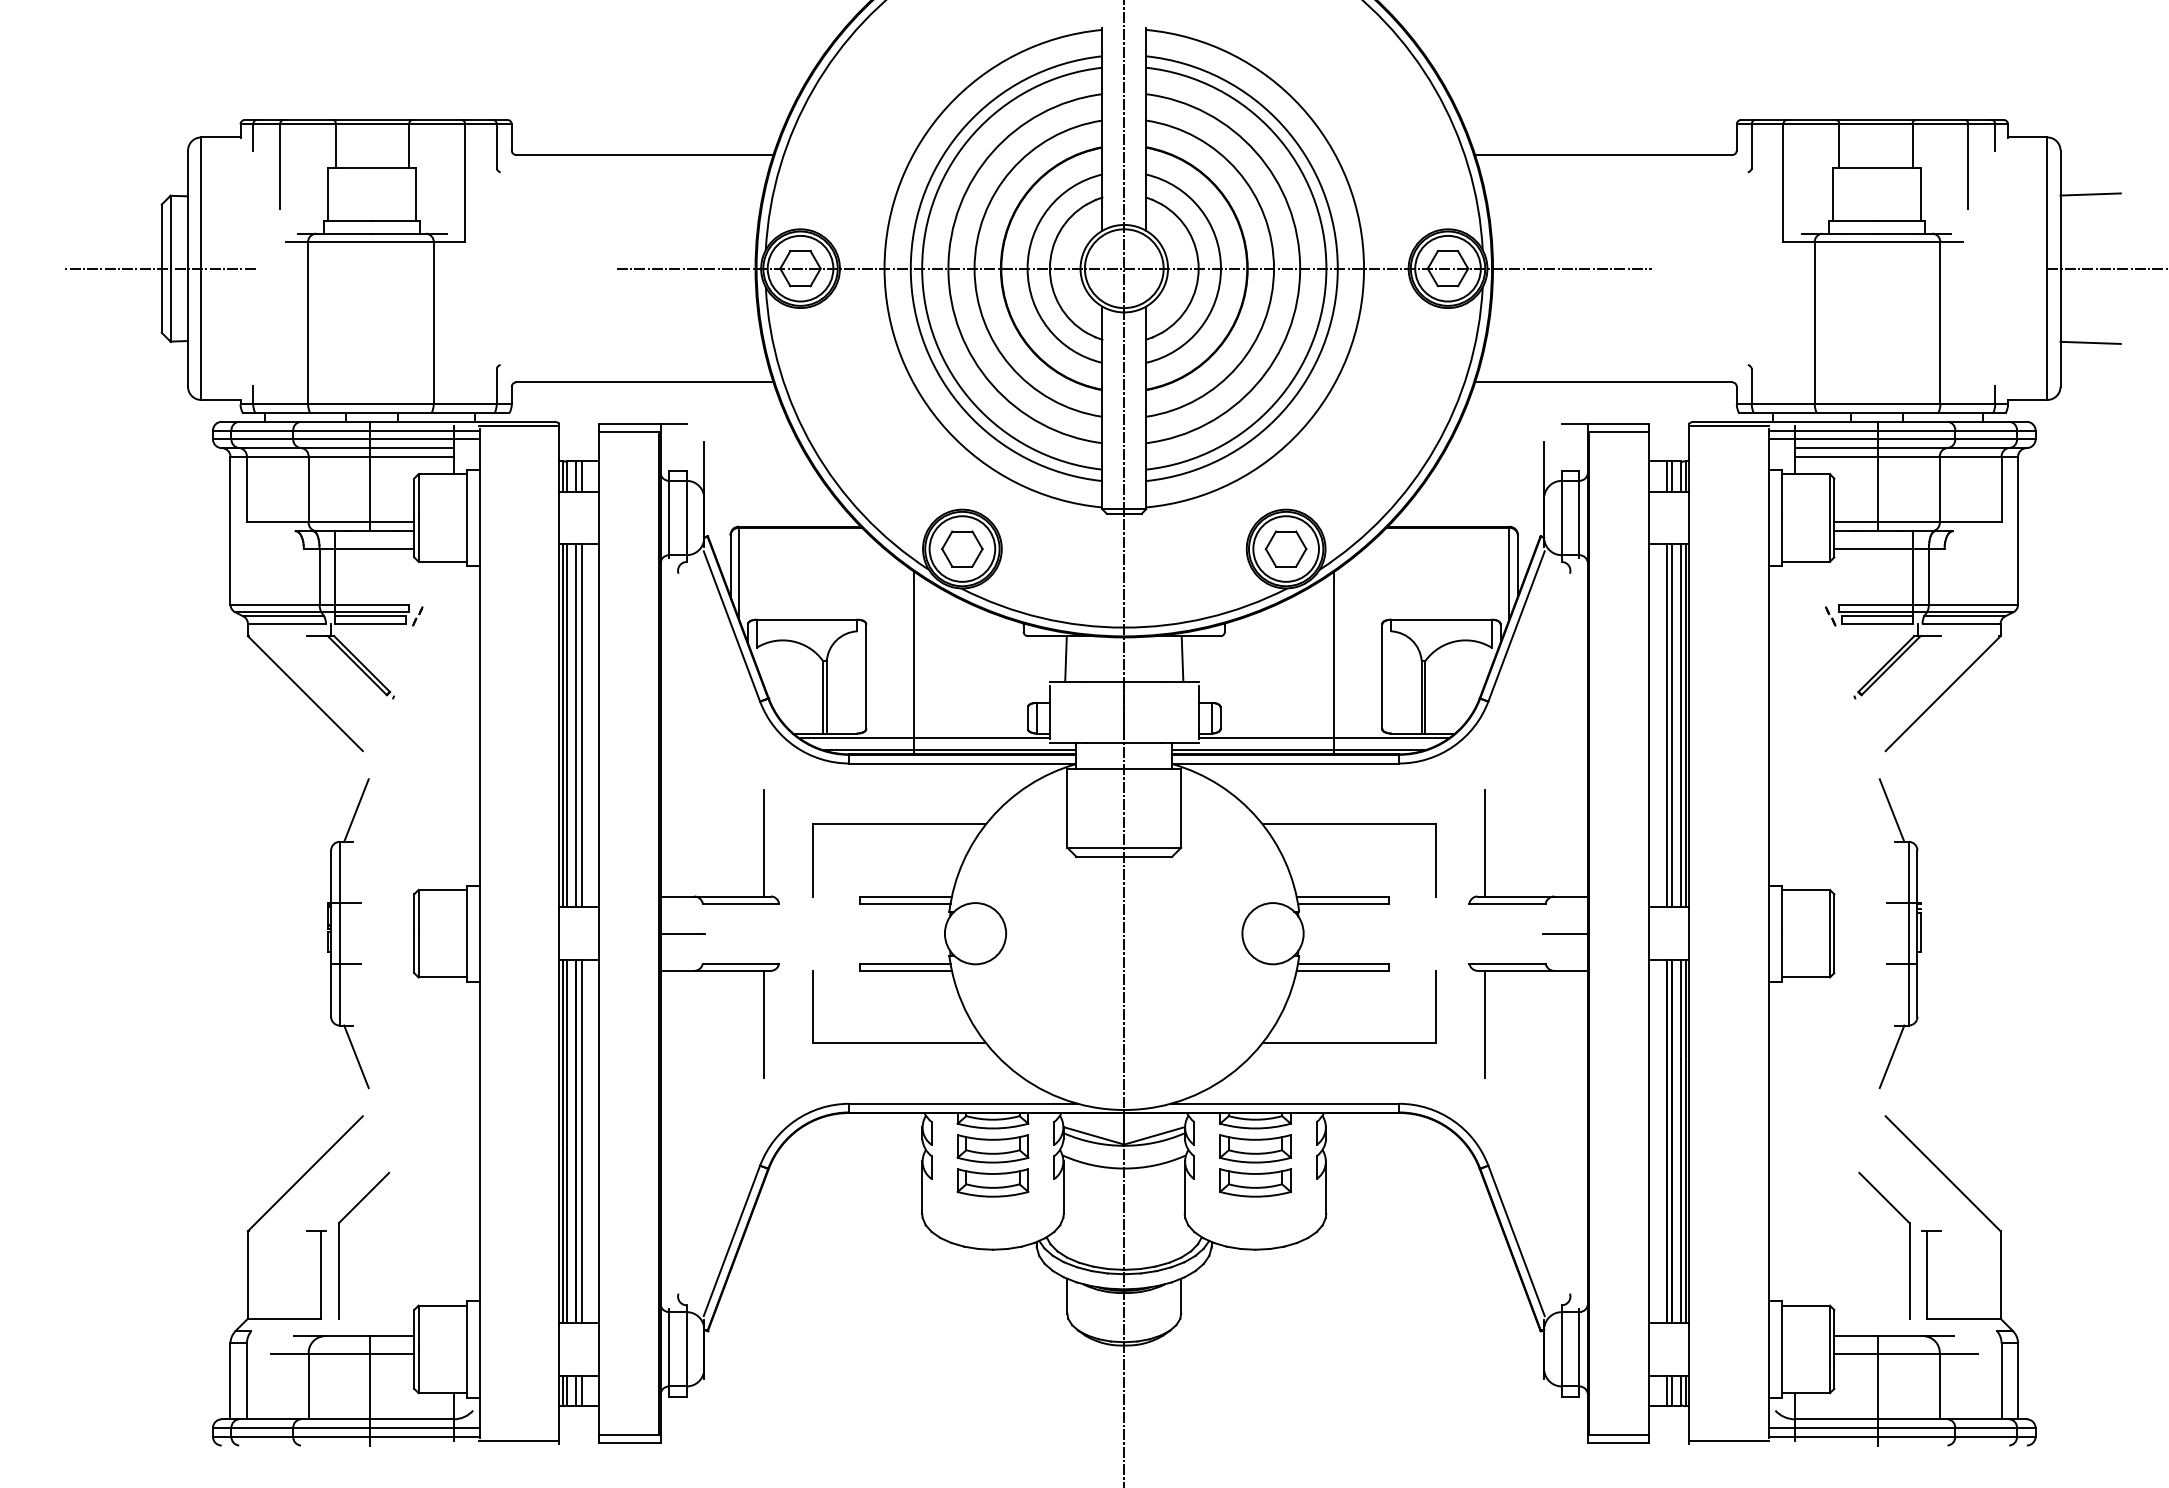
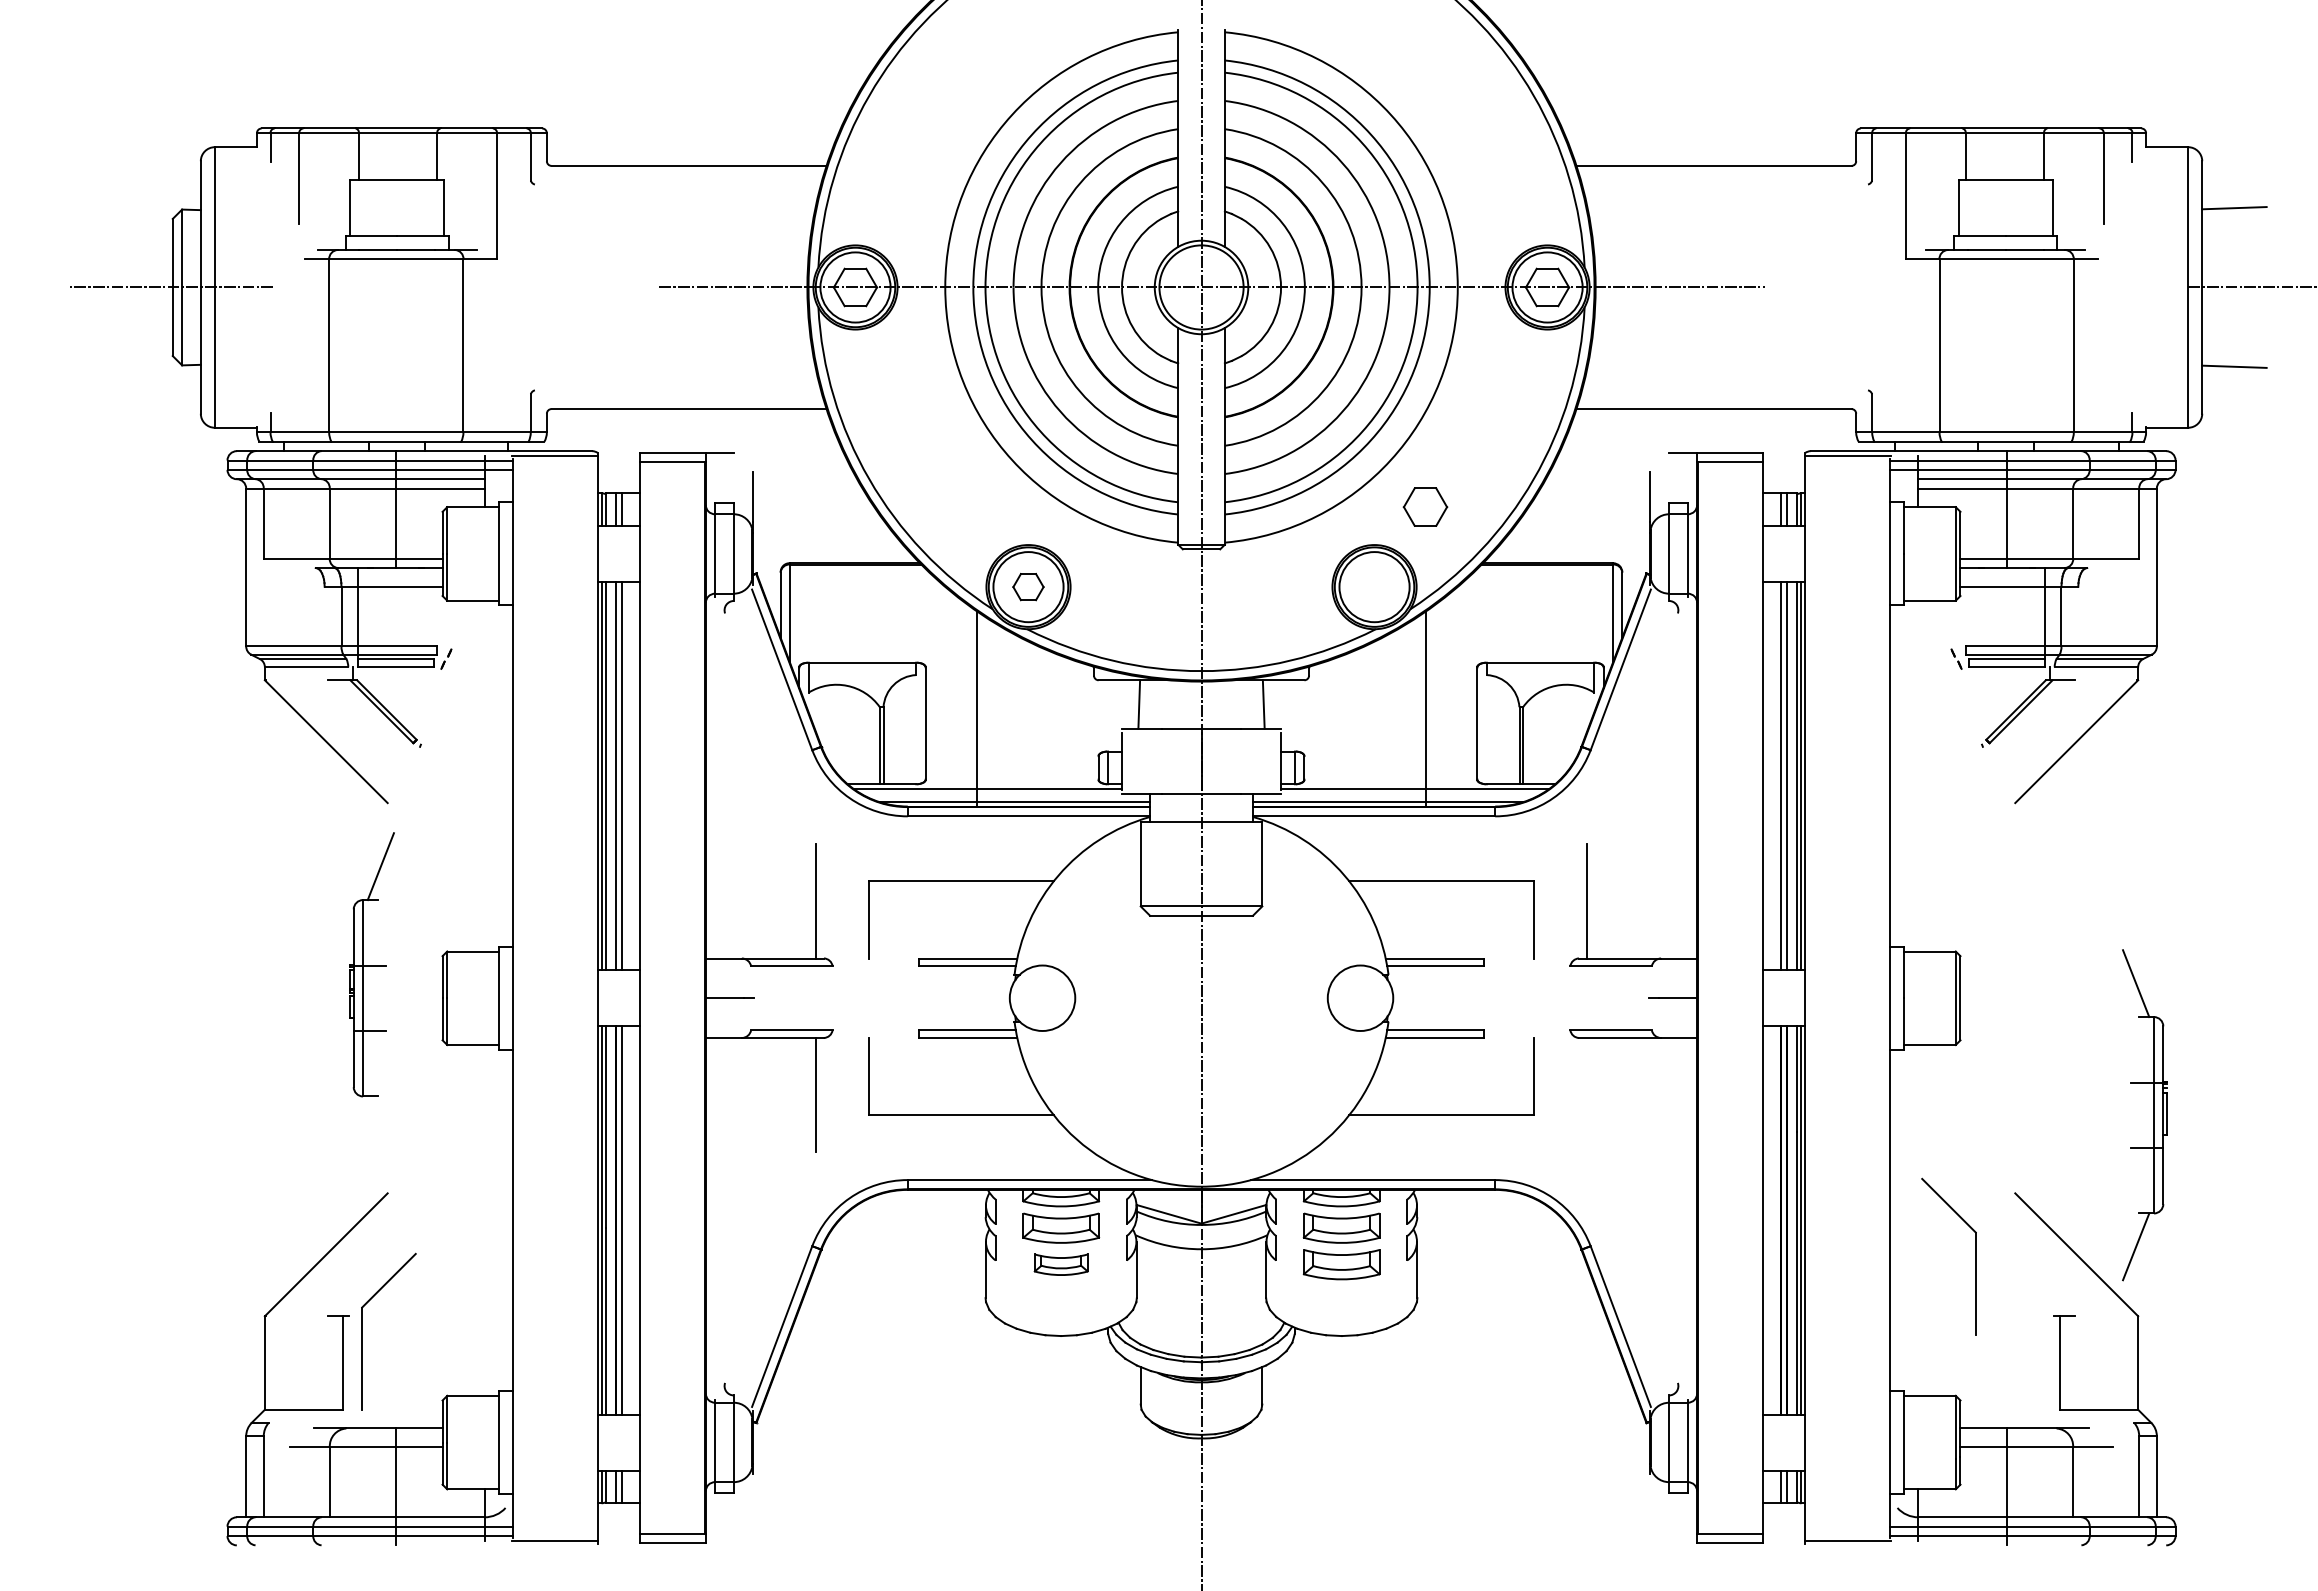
part: (962, 548) -> (1028, 586), size x0.7
part: (1286, 548) -> (1425, 506), moved
part: (1908, 933) -> (2153, 1115), moved
line: (1484, 1024) -> (1586, 1095), removed
line: (356, 1056) -> (380, 1129), removed
part: (993, 1182) -> (1061, 1264), size x0.7
part: (1909, 1245) -> (1975, 1256), moved

